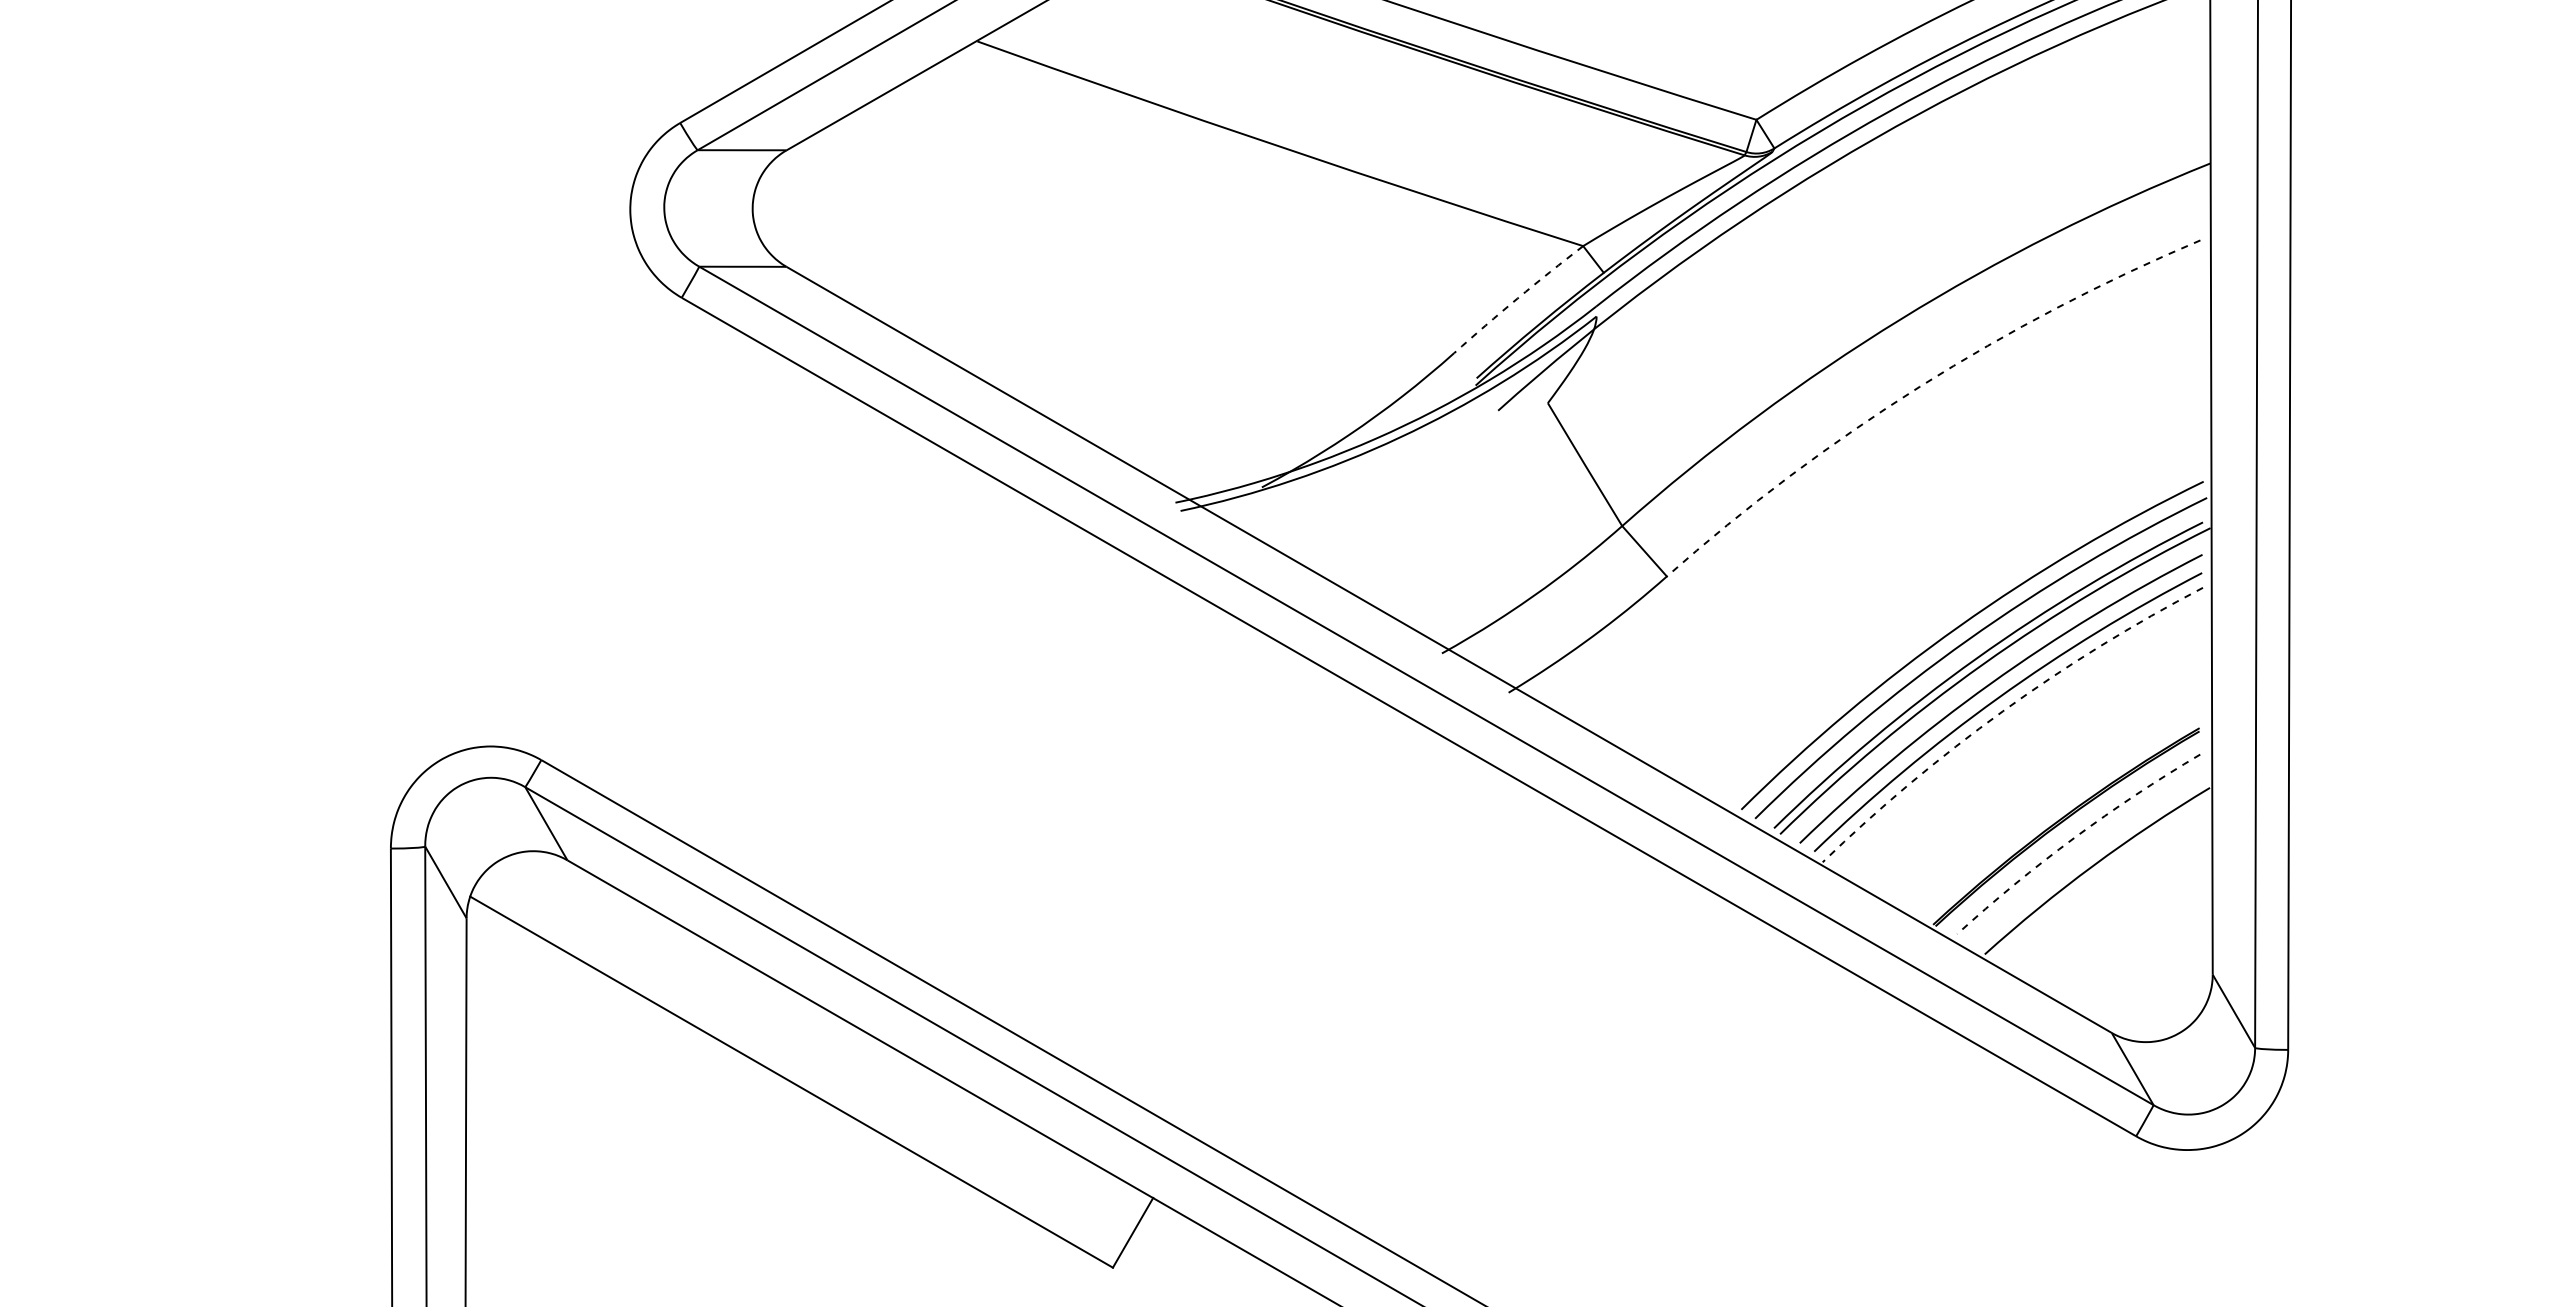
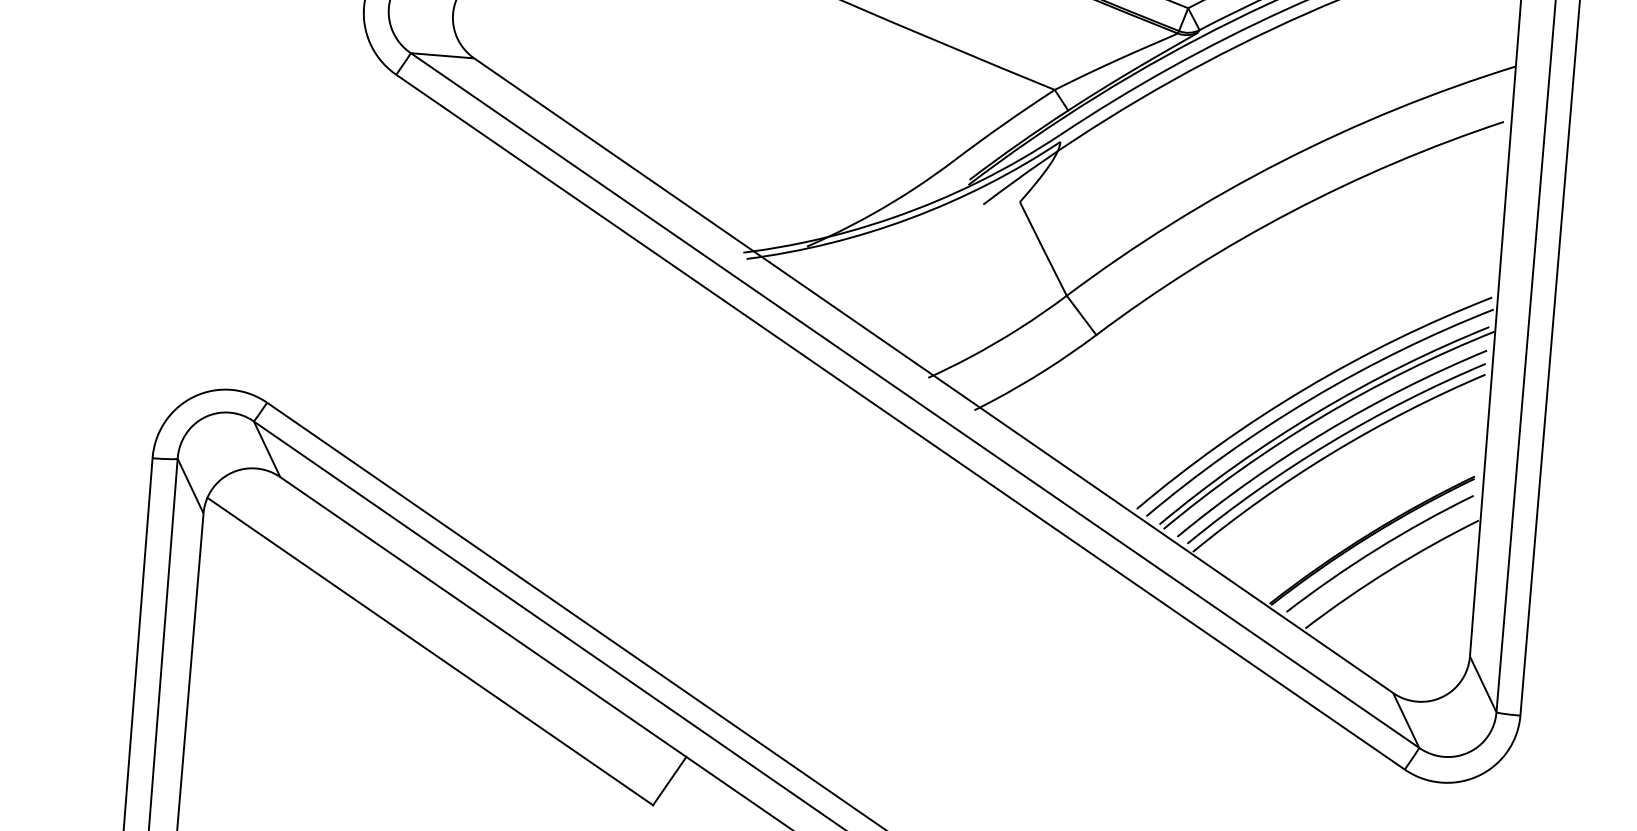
arc: (1517, 298) -> (1003, 124), dashed -> solid
arc: (1919, 386) -> (1291, 211), dashed -> solid
arc: (2002, 711) -> (1332, 452), dashed -> solid
arc: (2074, 838) -> (1377, 549), dashed -> solid

